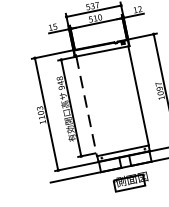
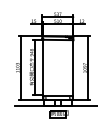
line: (87, 106) -> (43, 68), dashed -> solid

